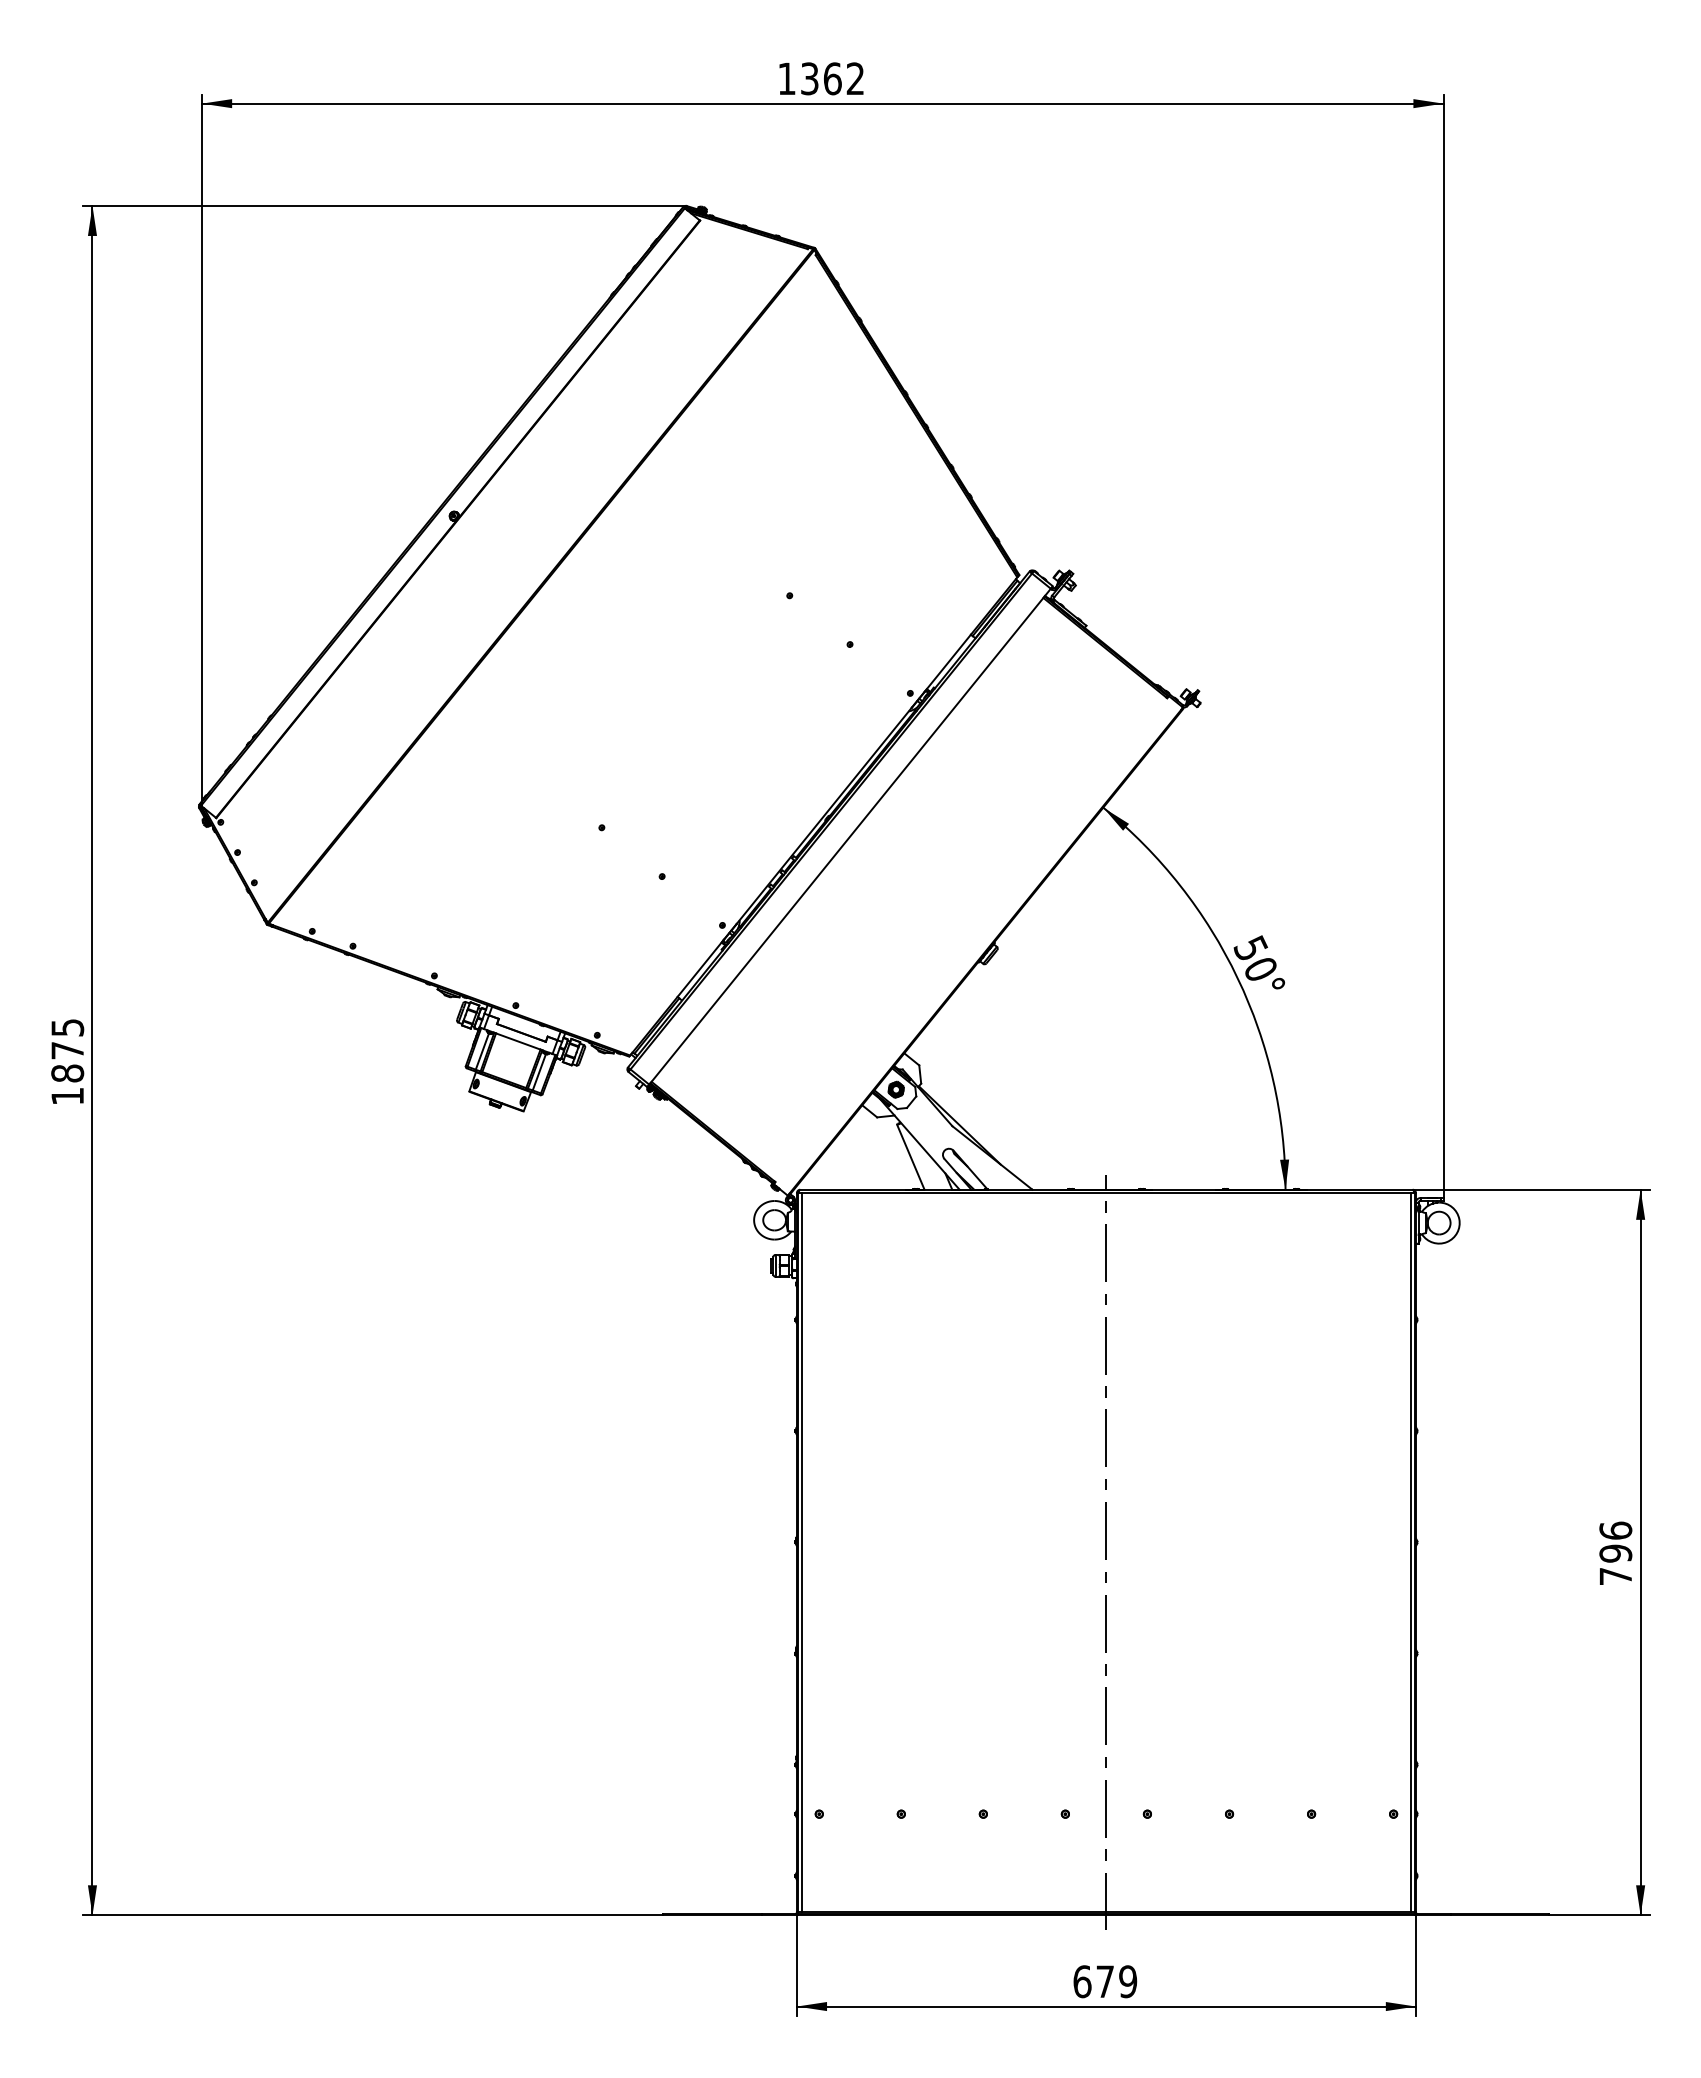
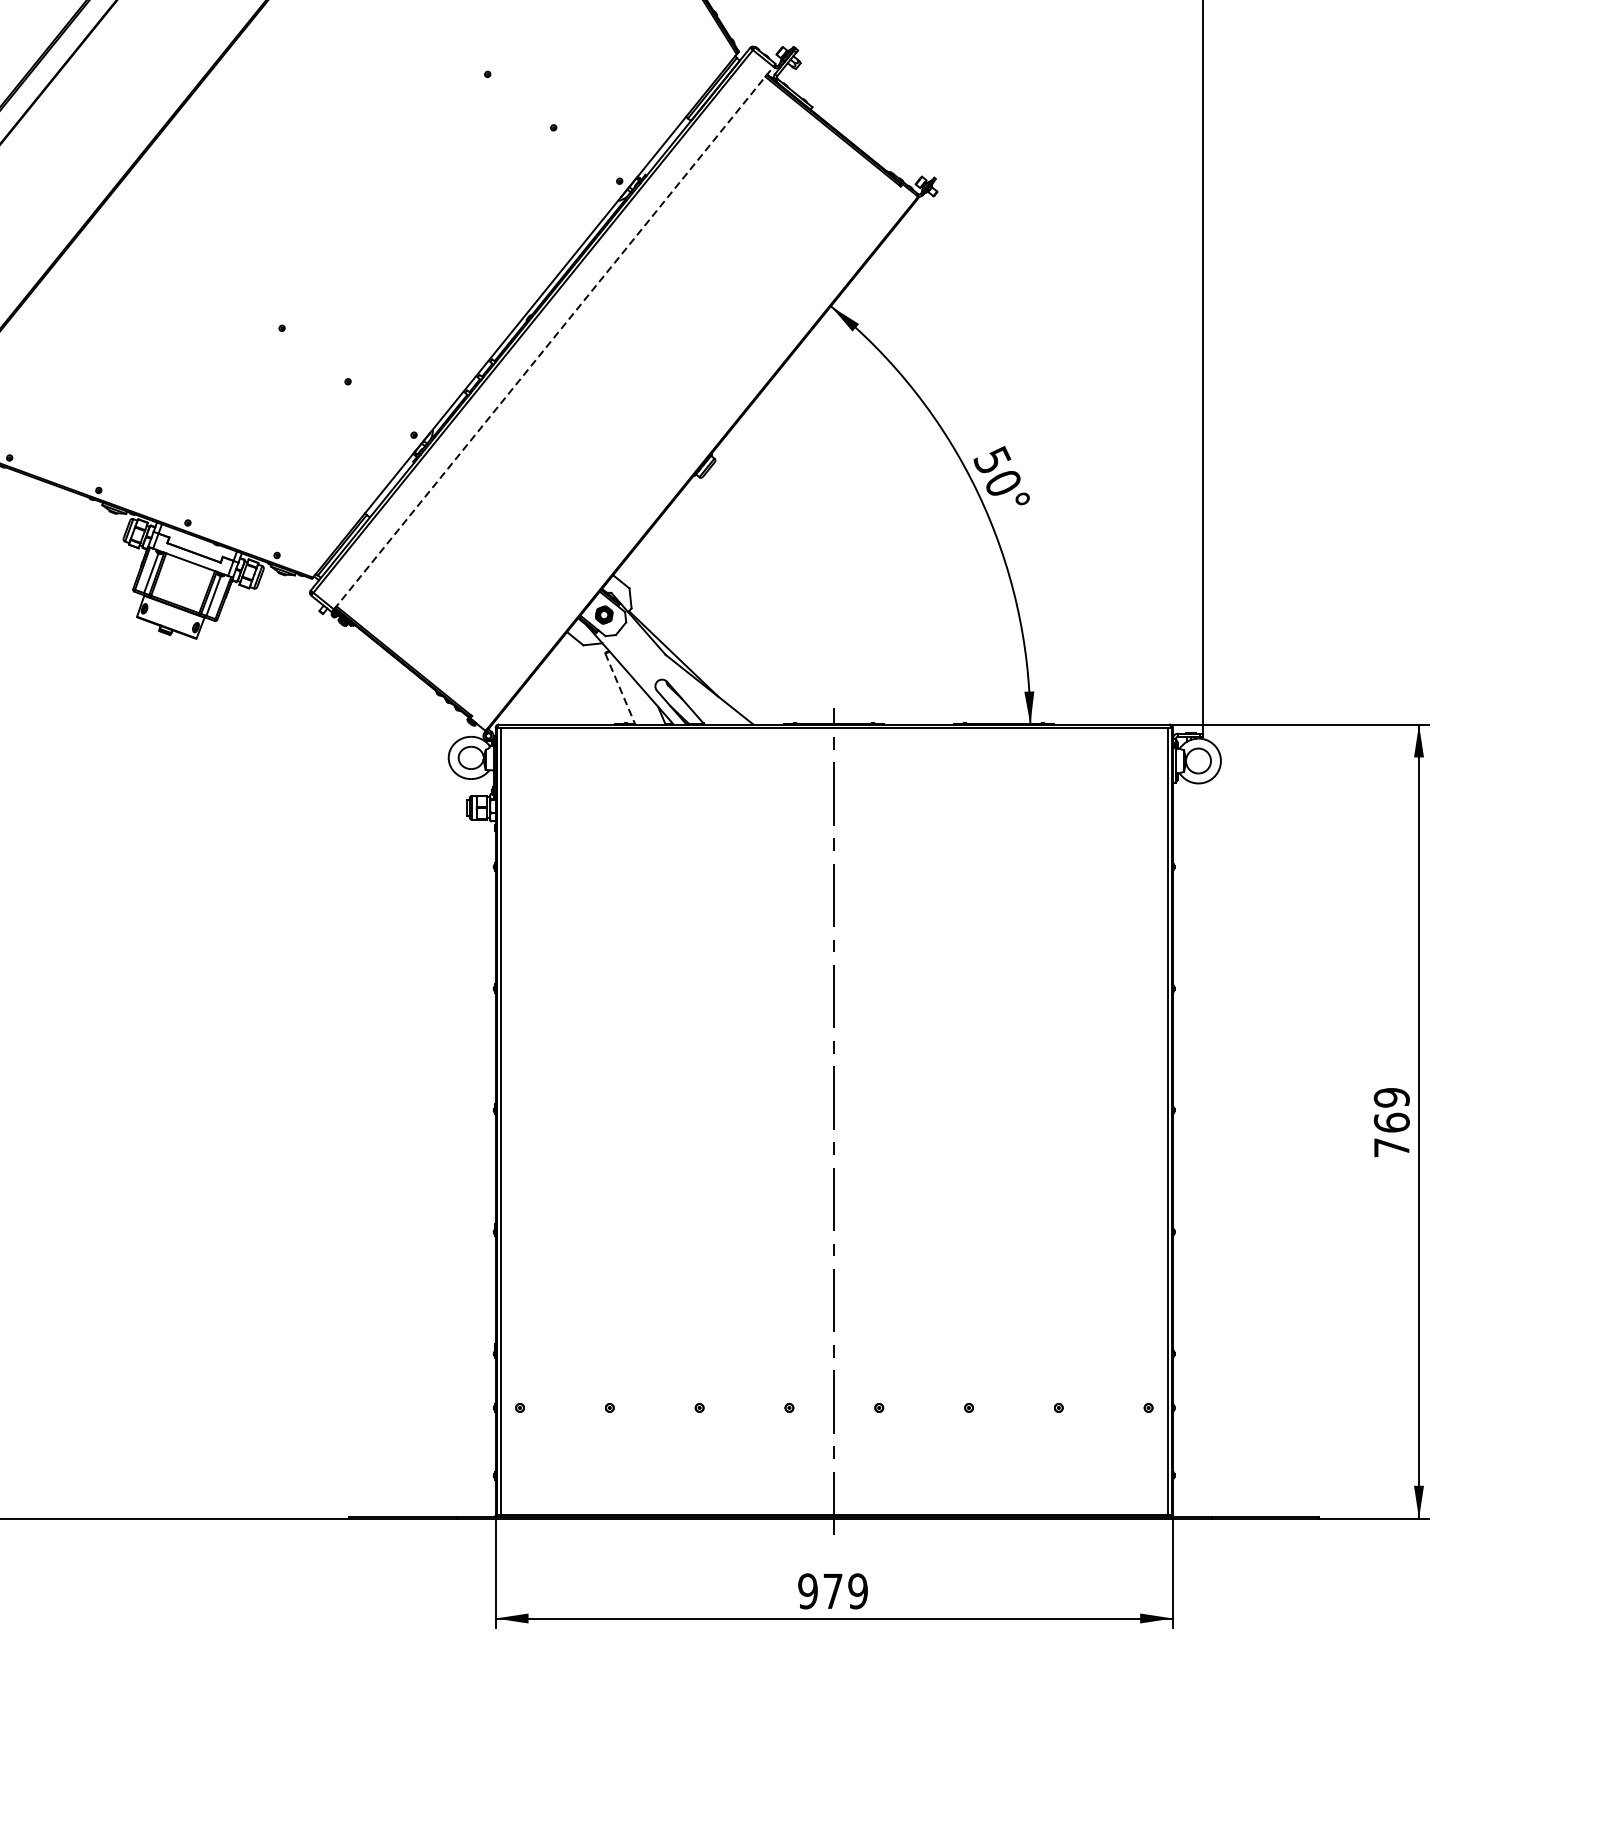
line: (850, 836) -> (554, 337), solid -> dashed
line: (911, 1157) -> (620, 689), solid -> dashed
text: (1615, 1541) -> (1391, 1109), 796 -> 769
text: (1082, 1981) -> (808, 1591), 679 -> 979

